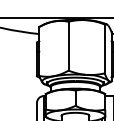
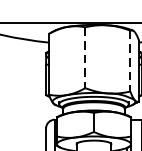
line: (68, 46) -> (85, 58), solid -> dashed
line: (104, 49) -> (130, 61), solid -> dashed

